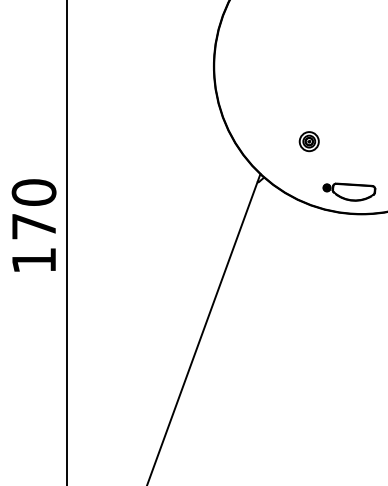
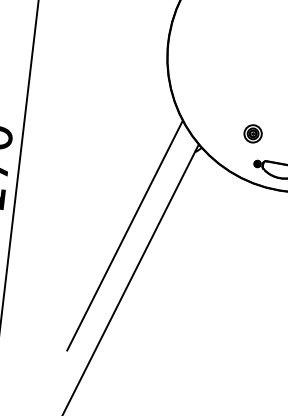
part: (308, 141) -> (252, 133), moved
line: (191, 282) -> (125, 235), added

